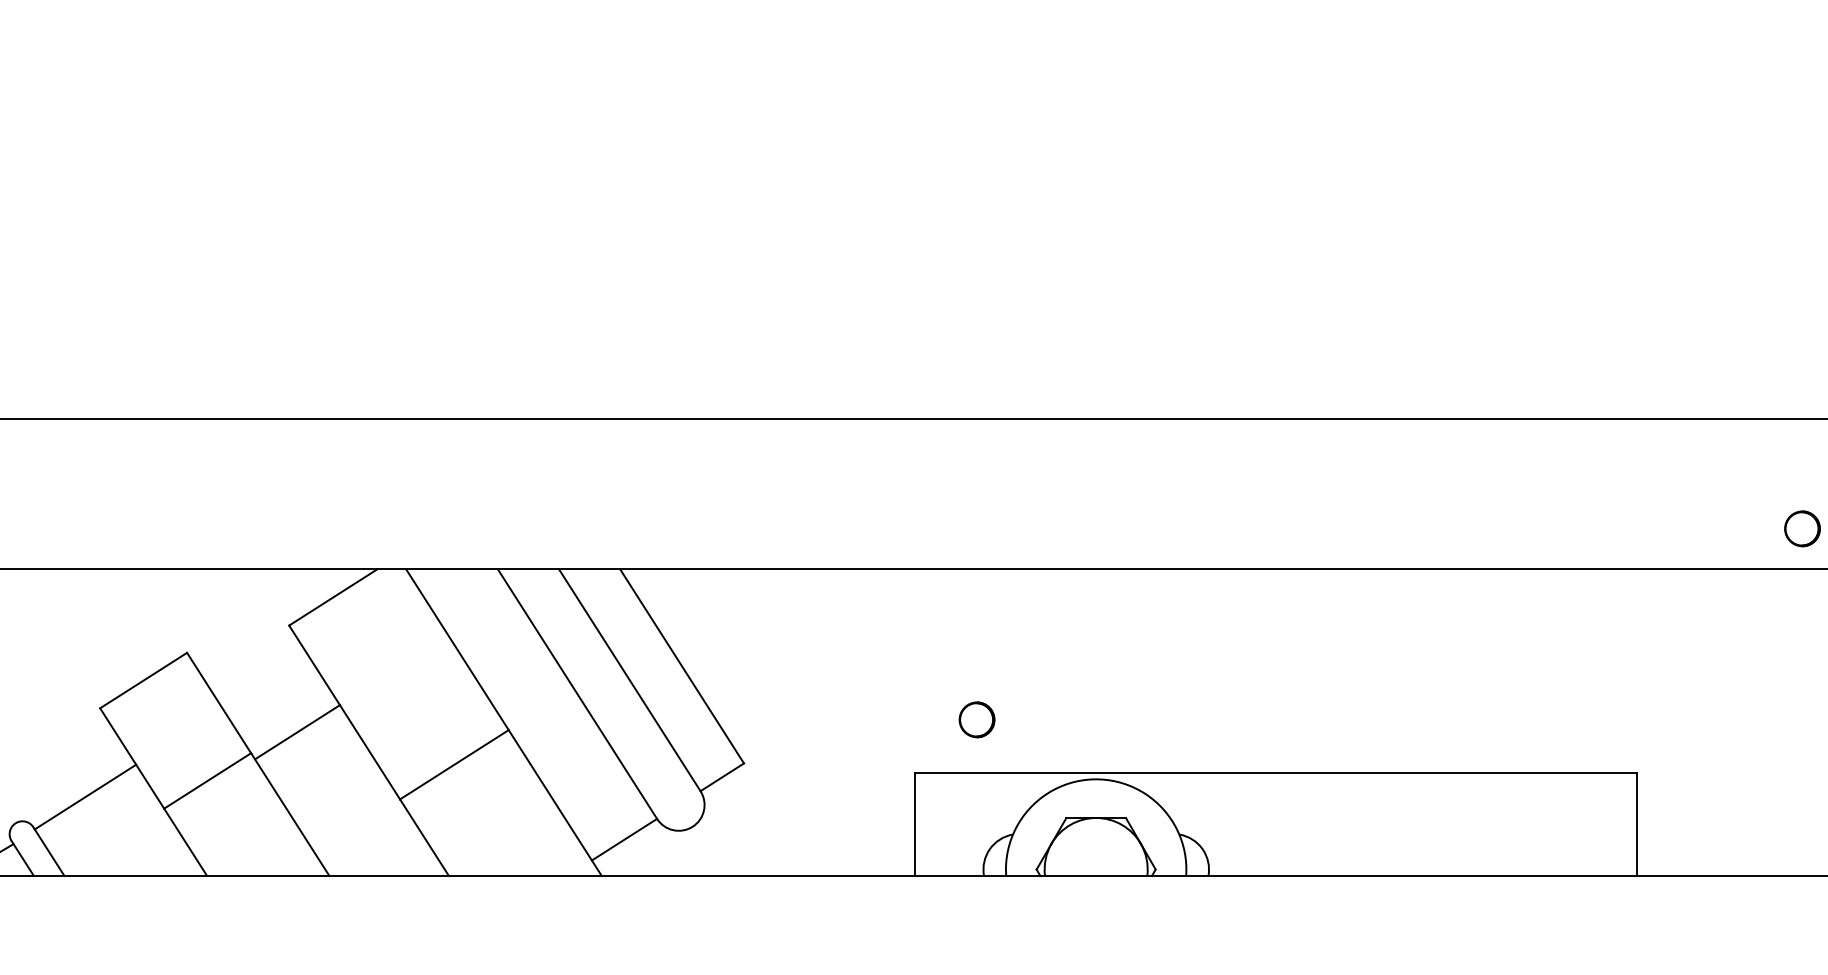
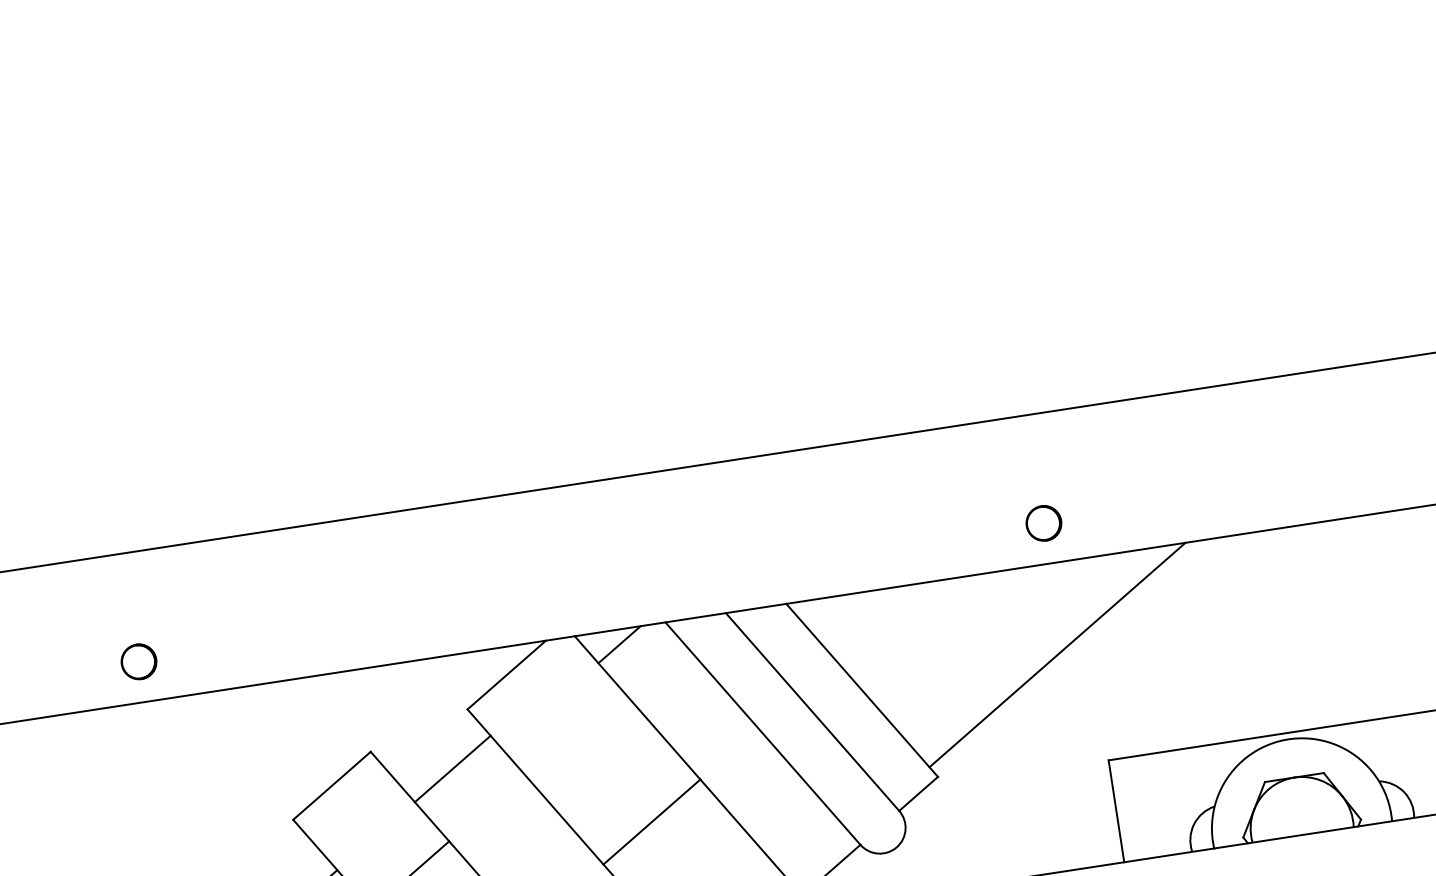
line: (448, 584) -> (618, 644), added
line: (880, 660) -> (1057, 654), added
part: (976, 719) -> (1043, 523), moved
line: (297, 732) -> (452, 769), moved

